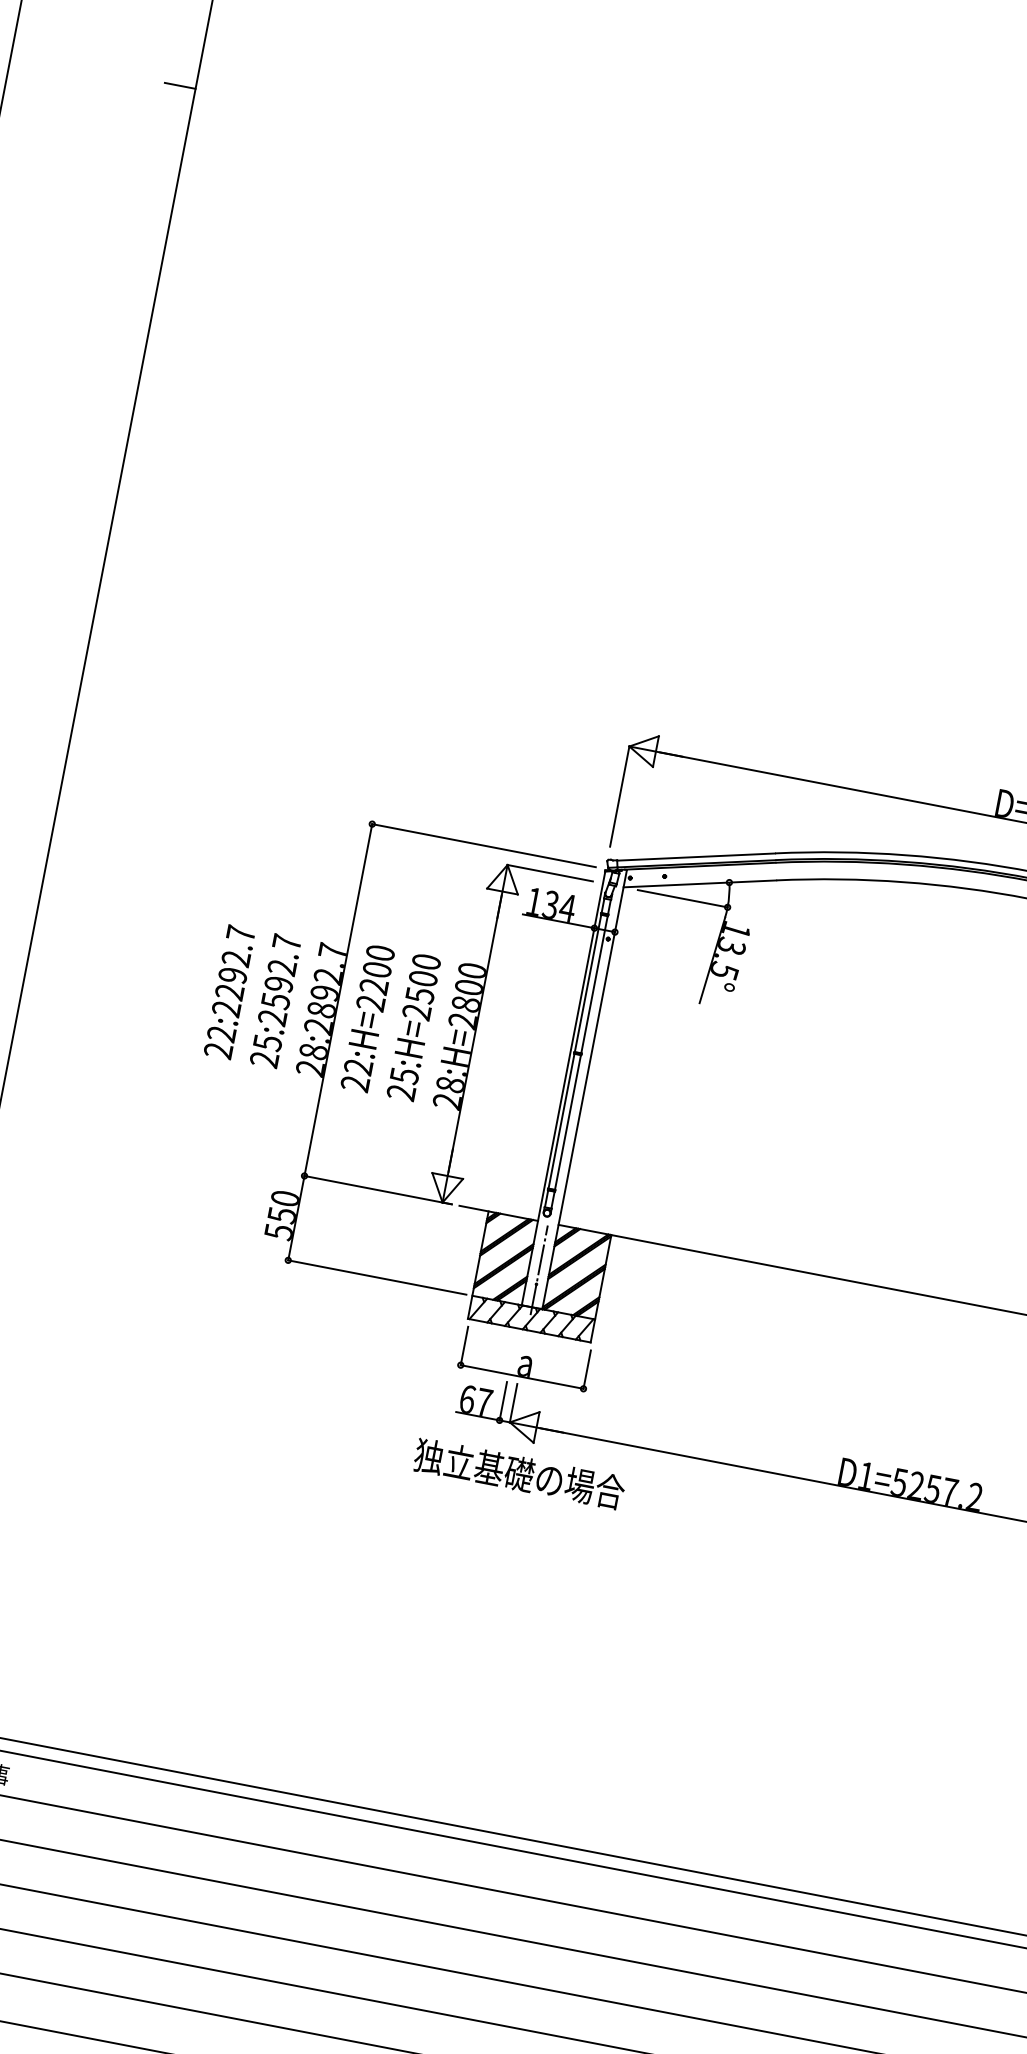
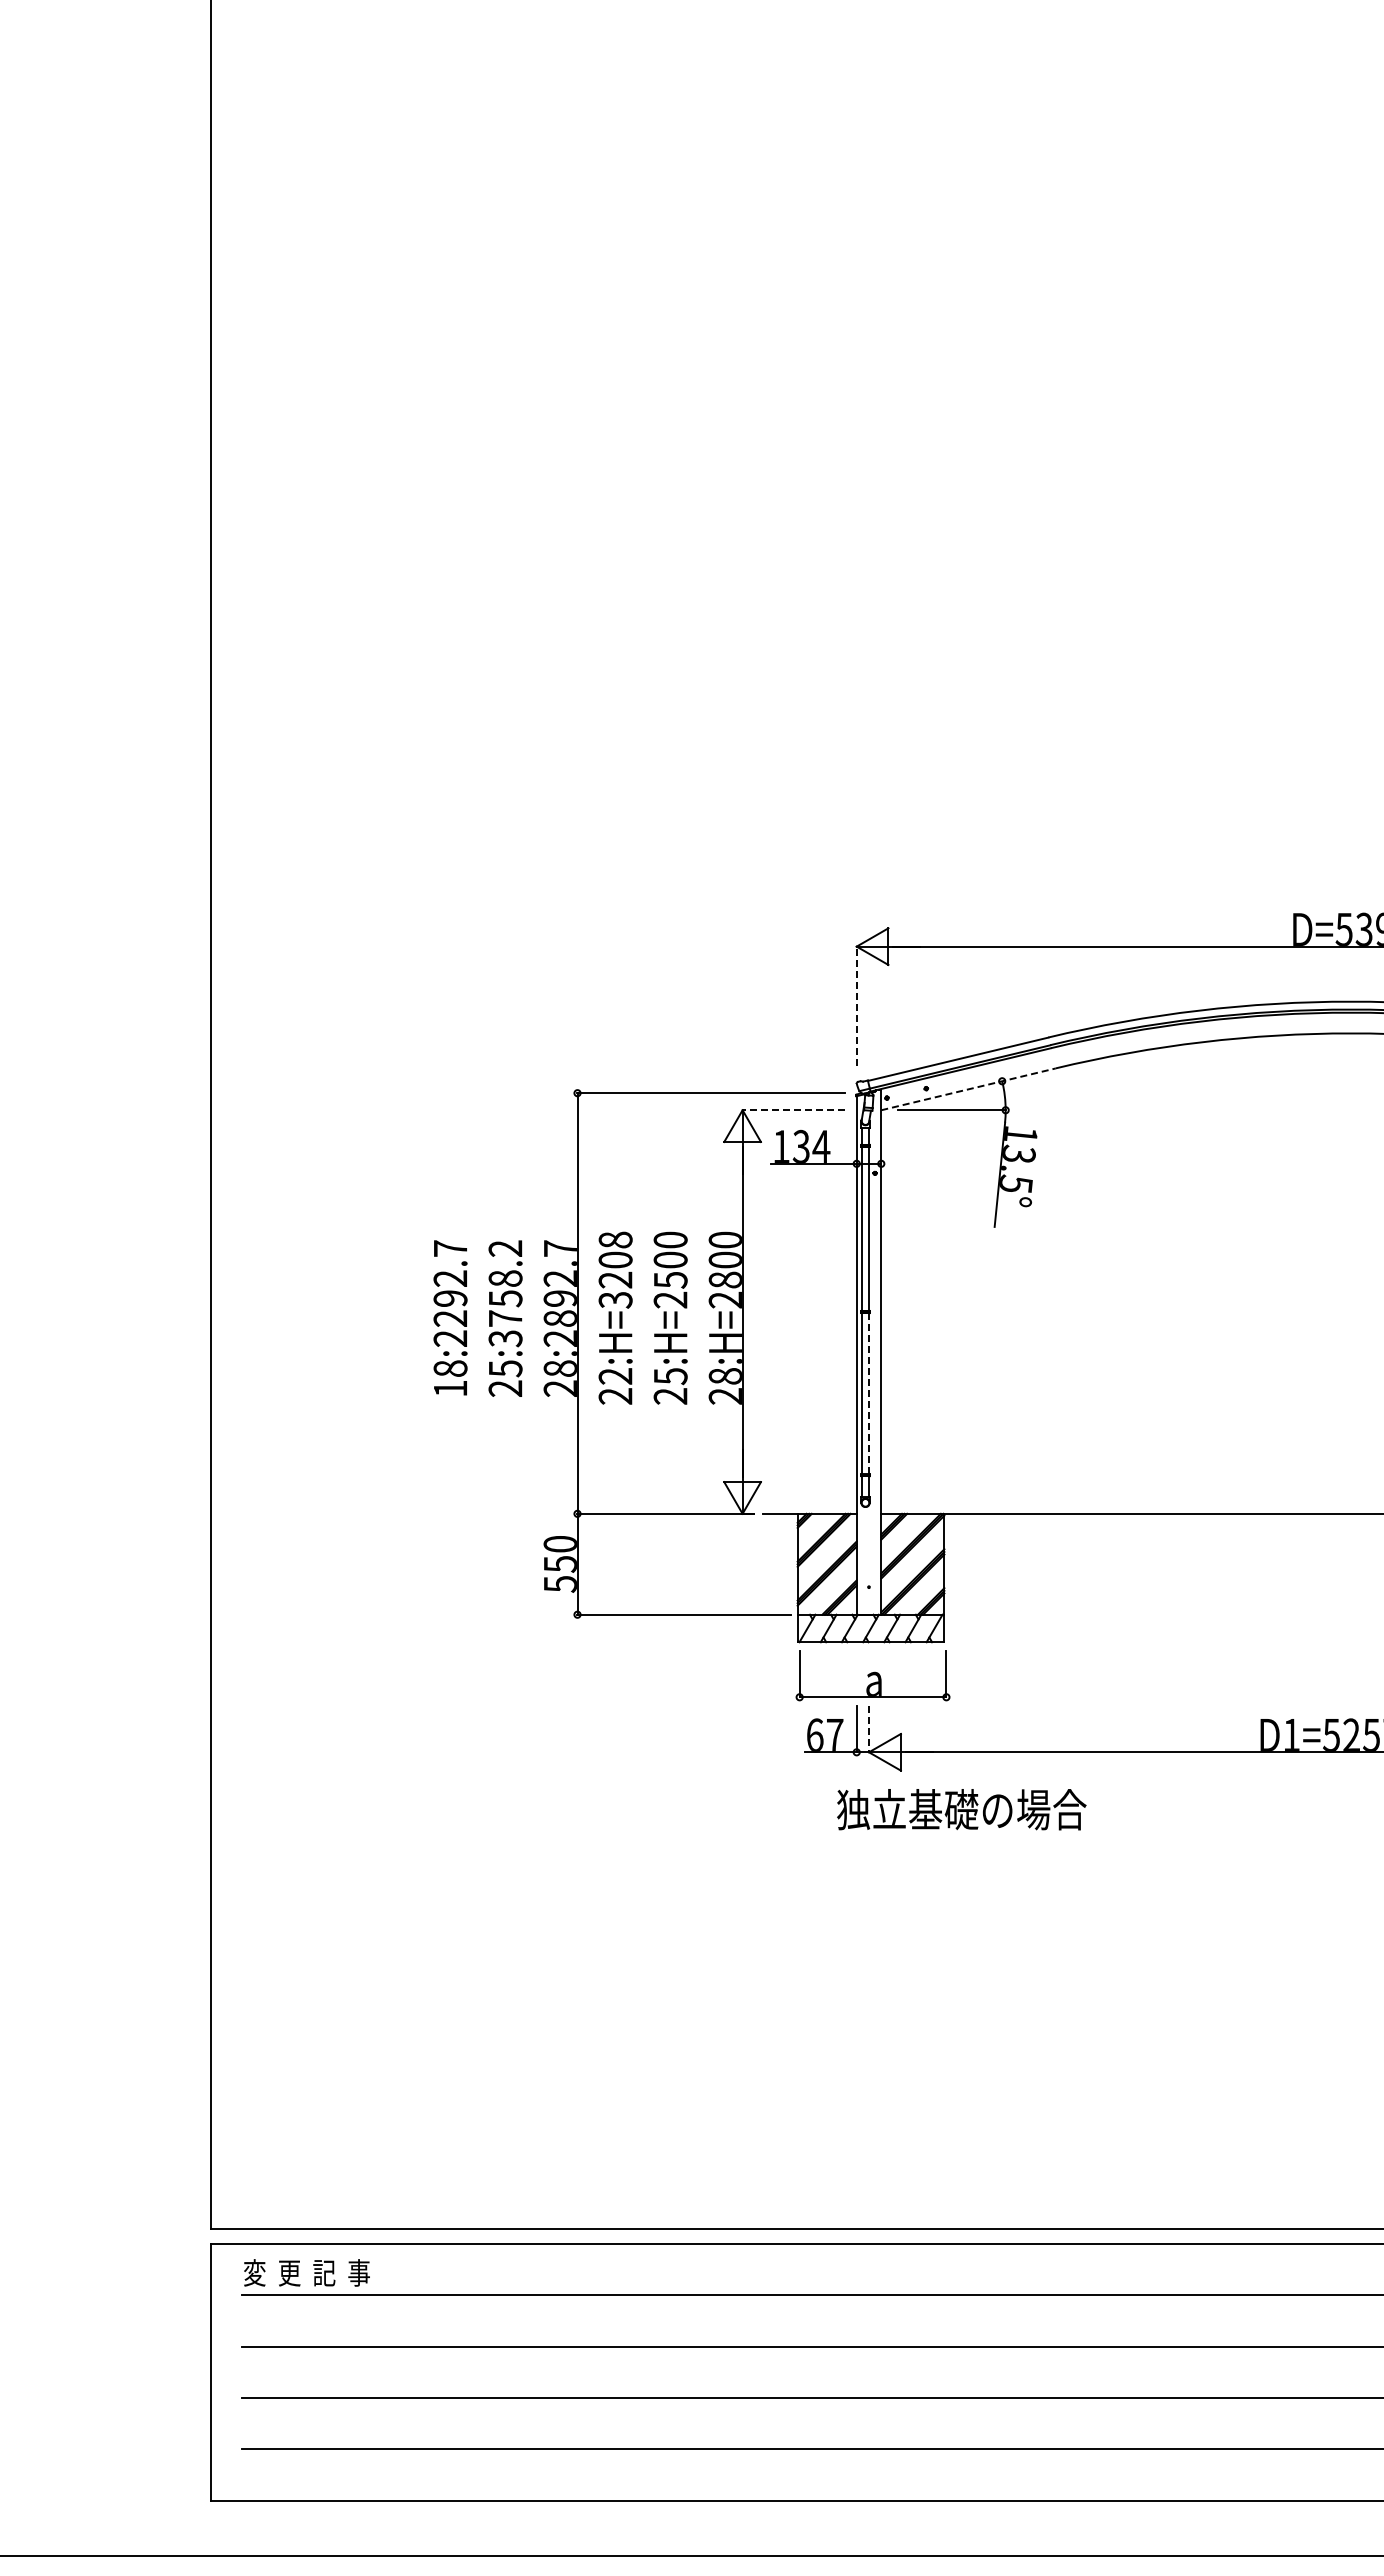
line: (179, 85) -> (191, 284), removed
line: (619, 796) -> (856, 1006), solid -> dashed
line: (550, 873) -> (793, 1110), solid -> dashed
line: (699, 884) -> (968, 1089), solid -> dashed
text: (375, 977) -> (615, 1269), 22:H=2200 -> 22:H=3208
text: (279, 980) -> (505, 1293), 25:2592.7 -> 25:3758.2
text: (220, 1042) -> (450, 1378), 22:2292.7 -> 18:2292.7
line: (568, 1122) -> (869, 1393), solid -> dashed
line: (539, 1270) -> (869, 1570), removed
line: (513, 1403) -> (869, 1729), solid -> dashed
text: (519, 1473) -> (961, 1809), moved

